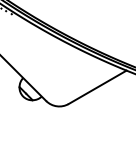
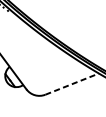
line: (98, 87) -> (72, 84), solid -> dashed

